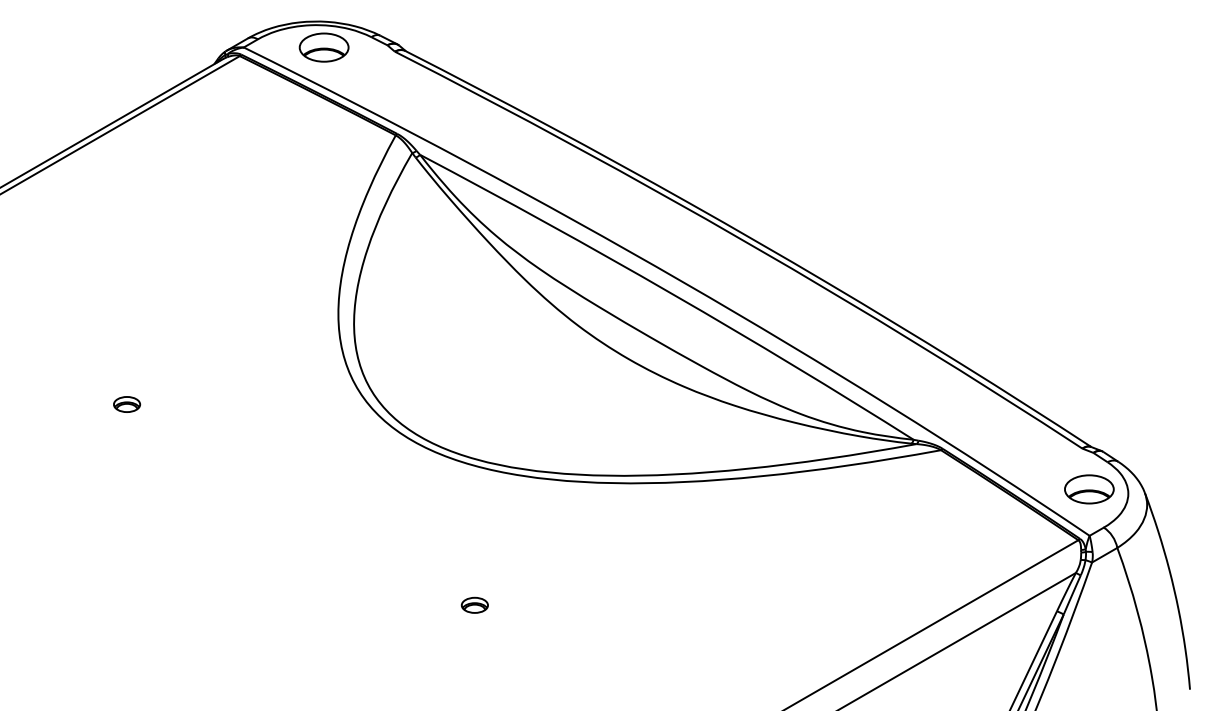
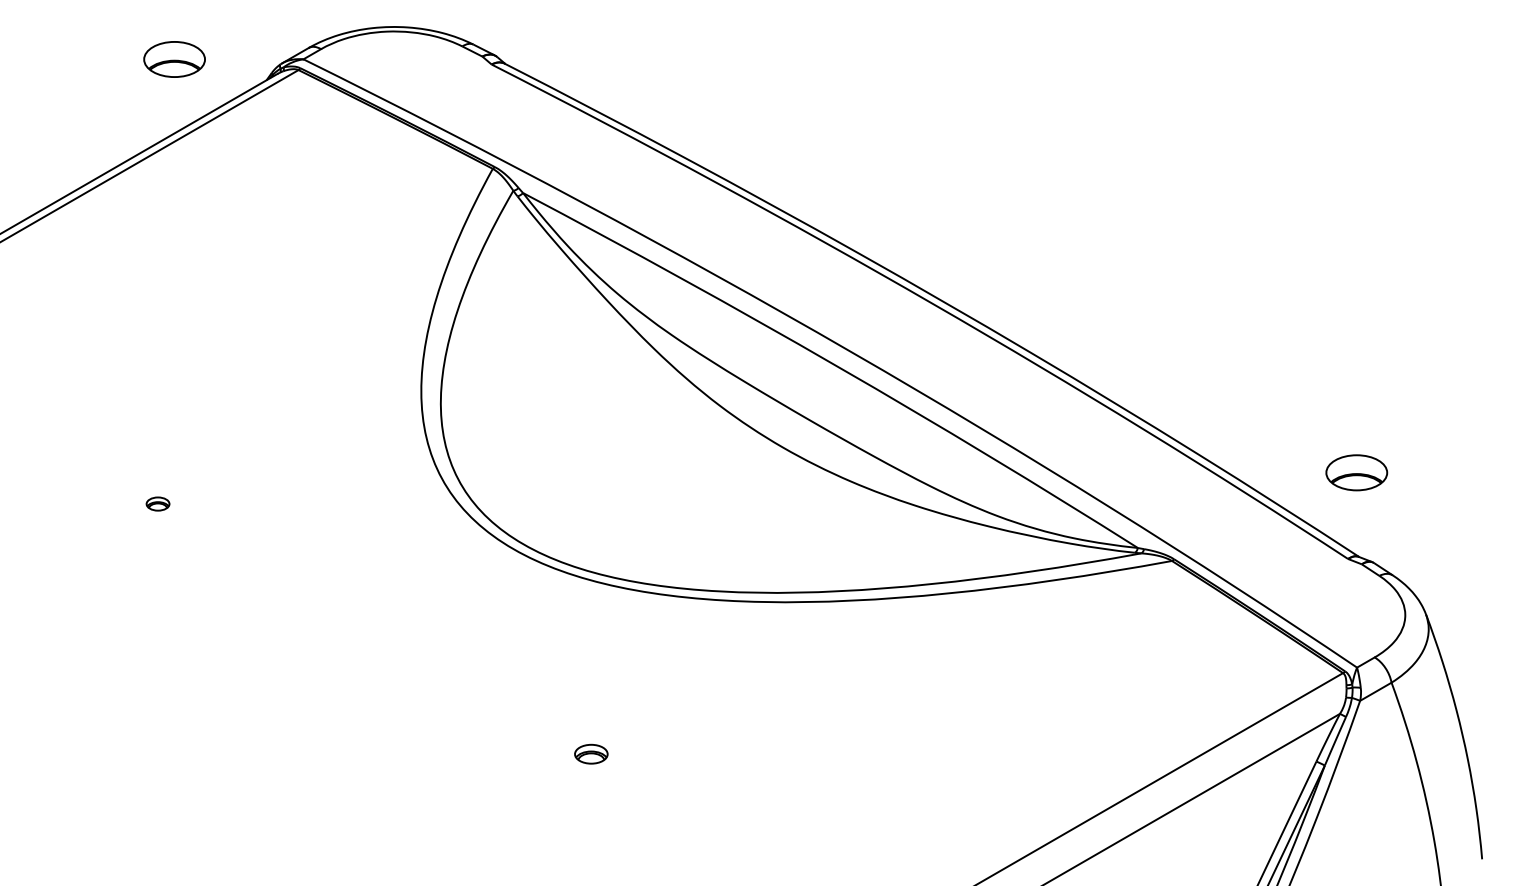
part: (324, 47) -> (174, 59), moved
part: (126, 404) -> (157, 503), size x0.7
part: (1089, 489) -> (1356, 472), moved

